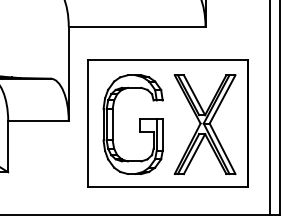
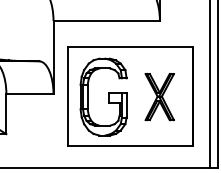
part: (204, 123) -> (159, 96), size x0.6

